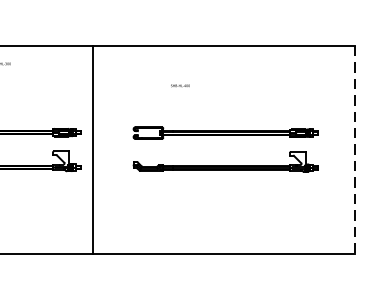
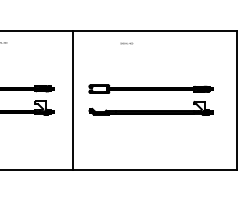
text: (180, 85) -> (126, 43), moved
line: (91, 150) -> (72, 100), moved
line: (354, 150) -> (237, 100), dashed -> solid

